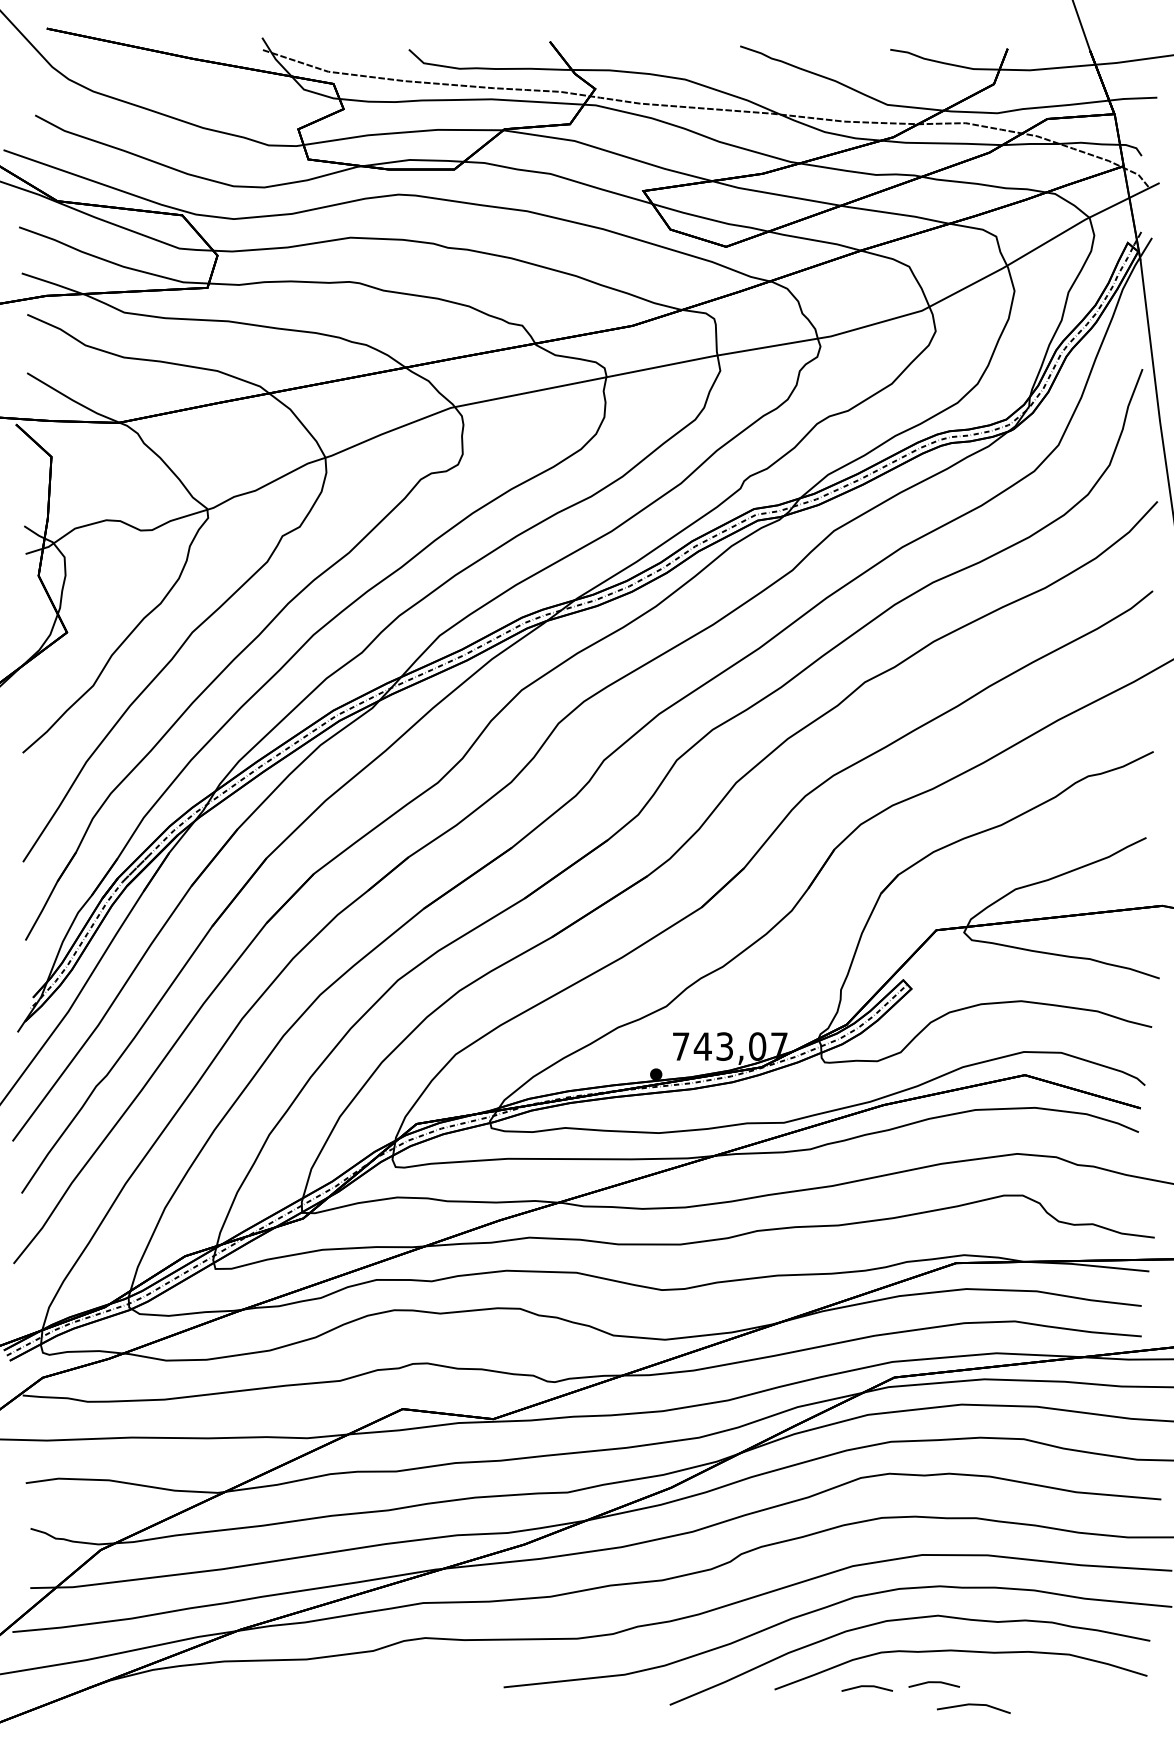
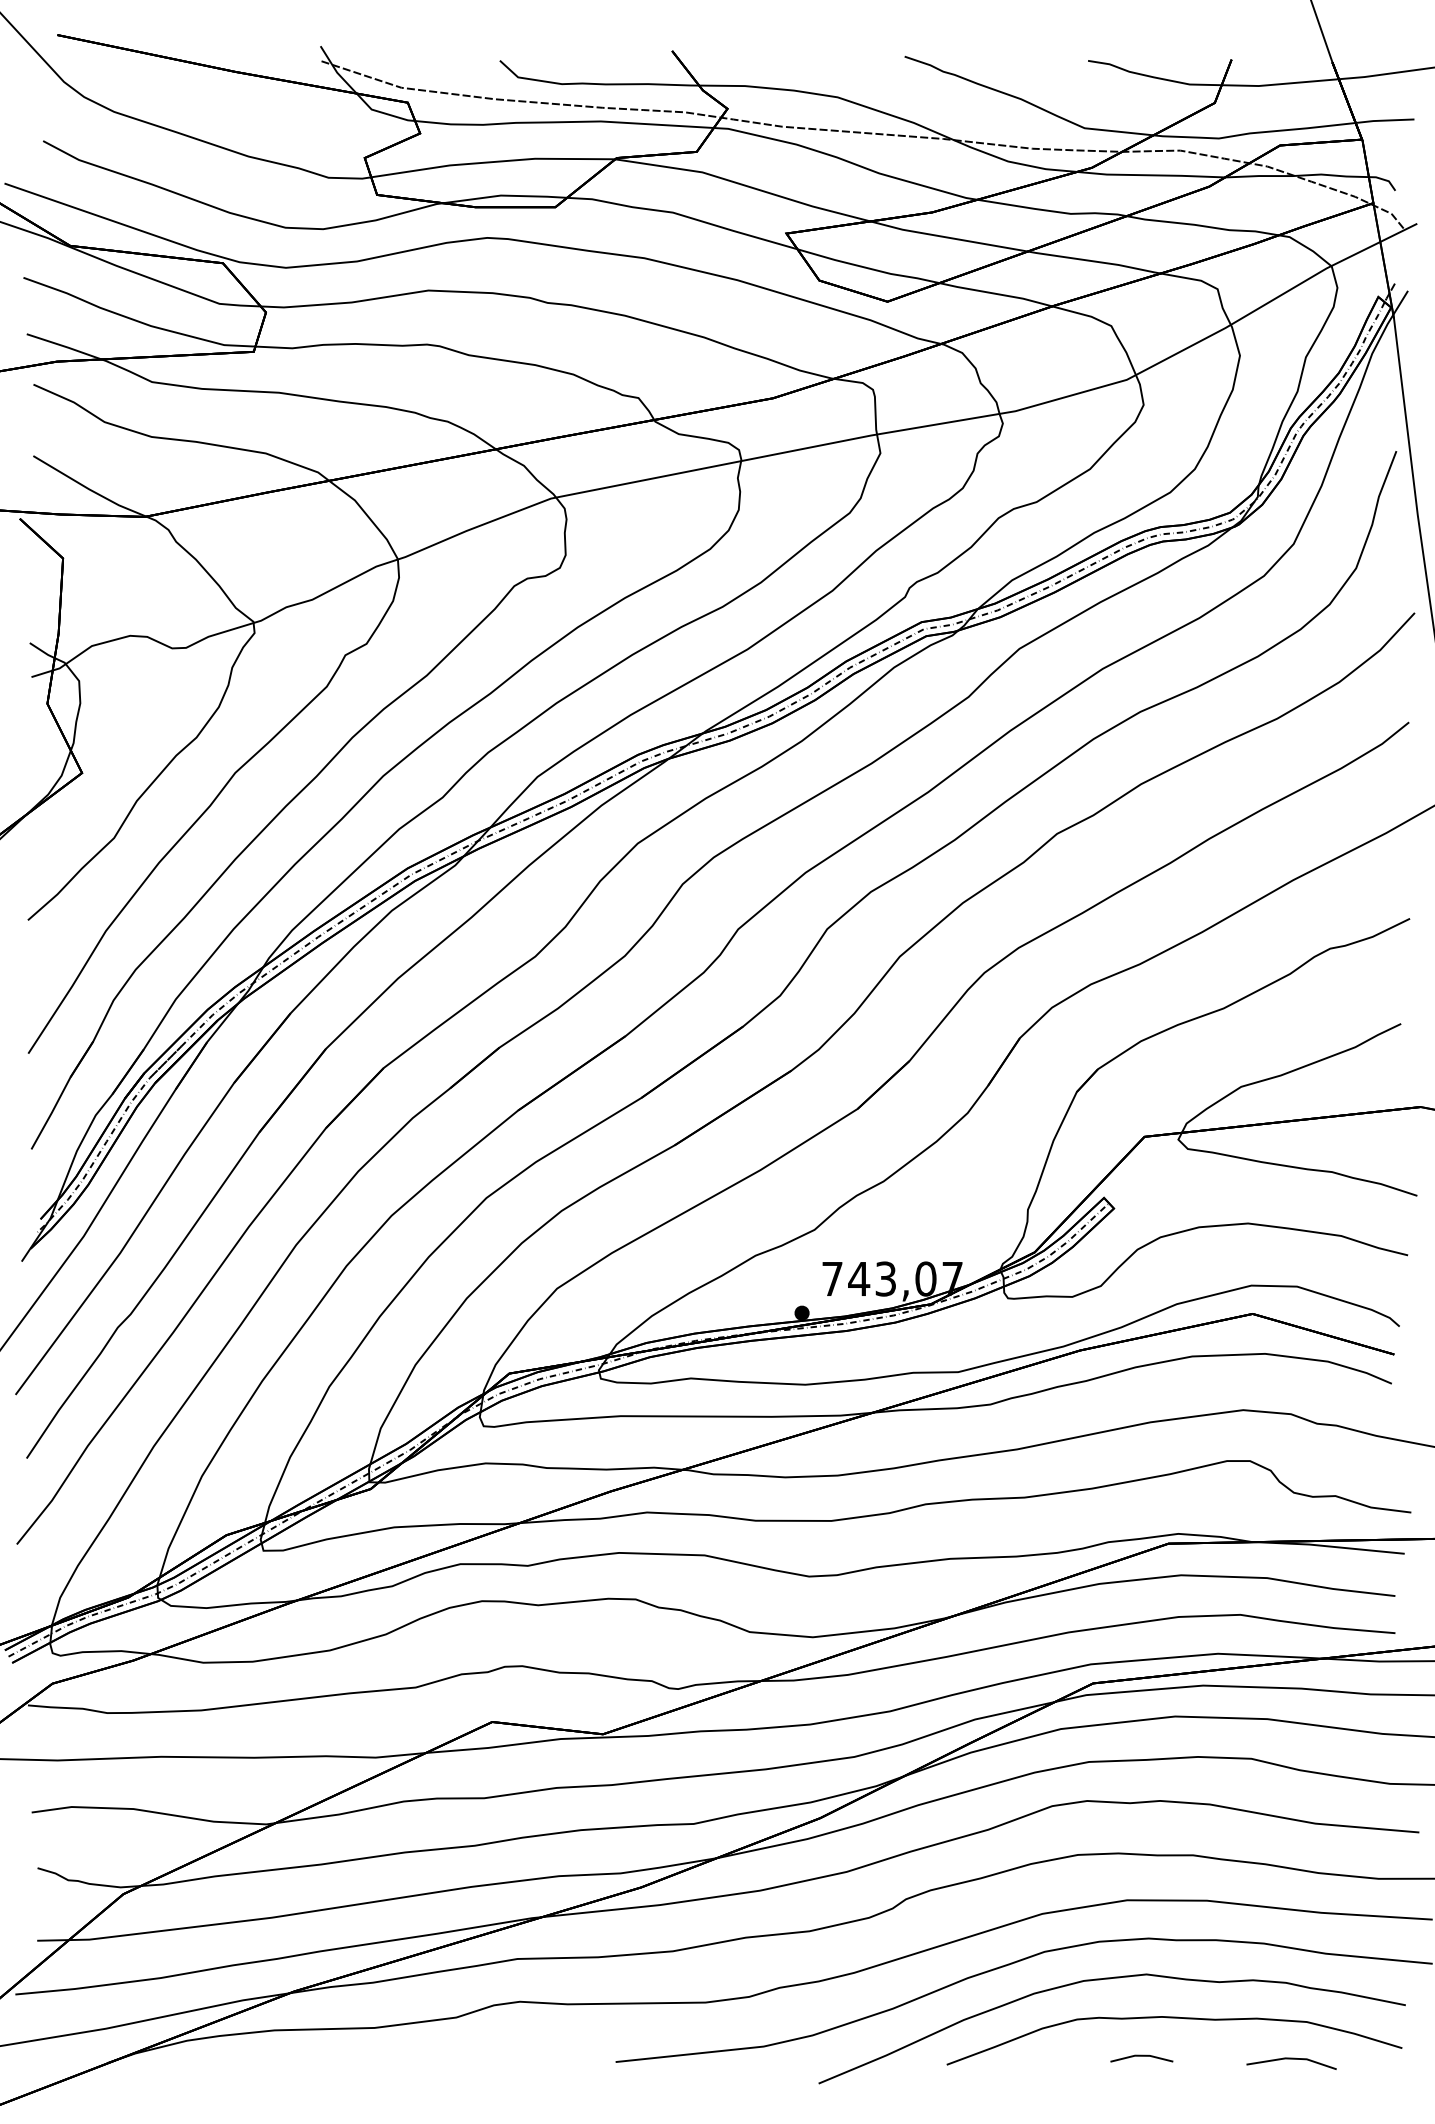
line: (866, 1687) -> (1059, 2062), removed
line: (973, 1705) -> (1291, 2059), moved

